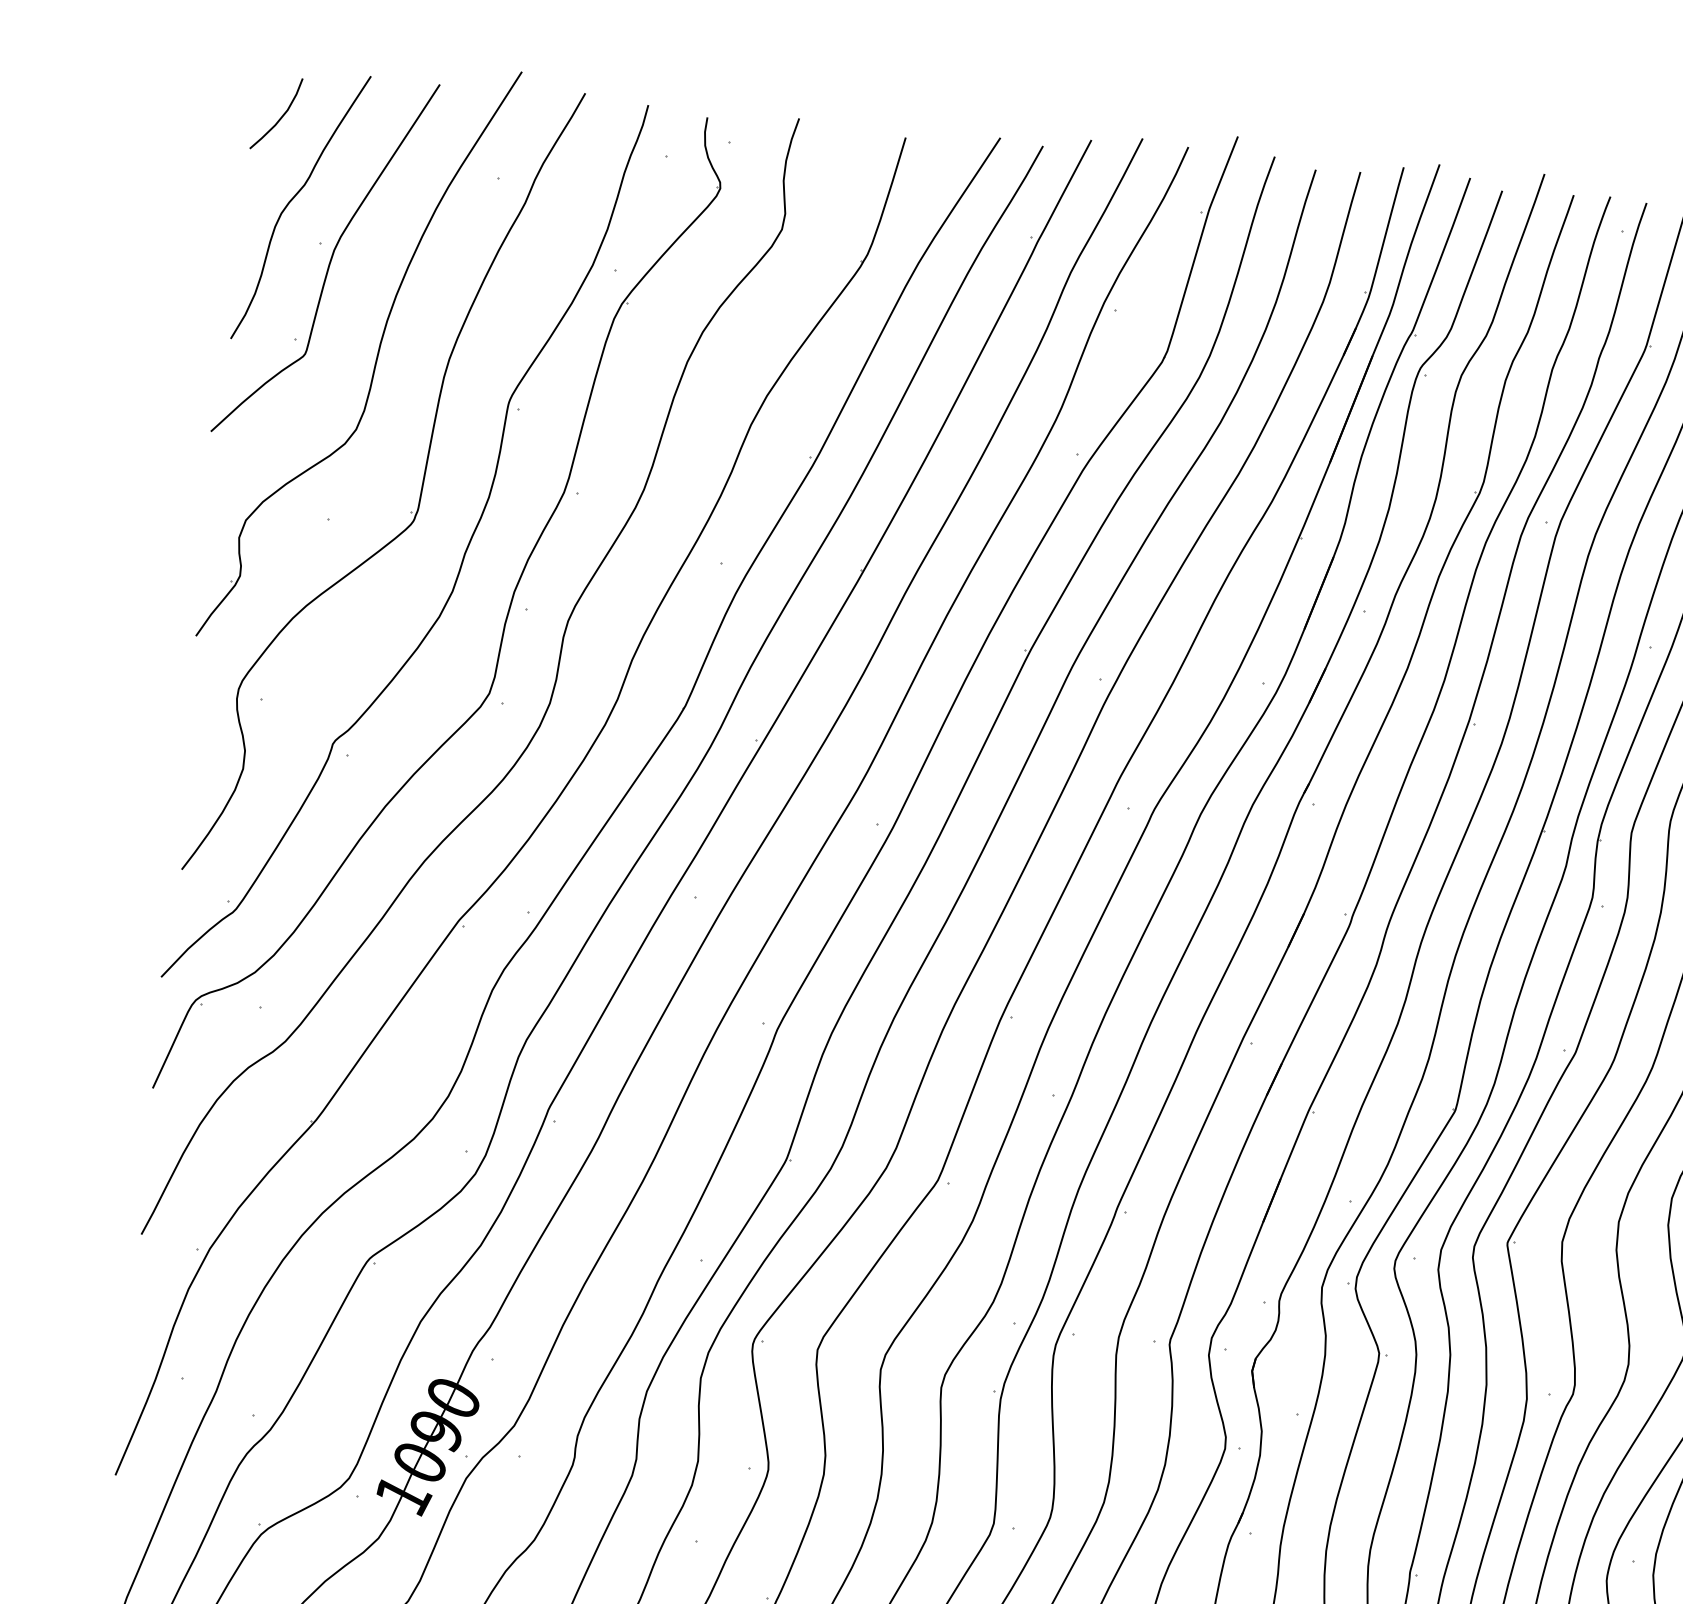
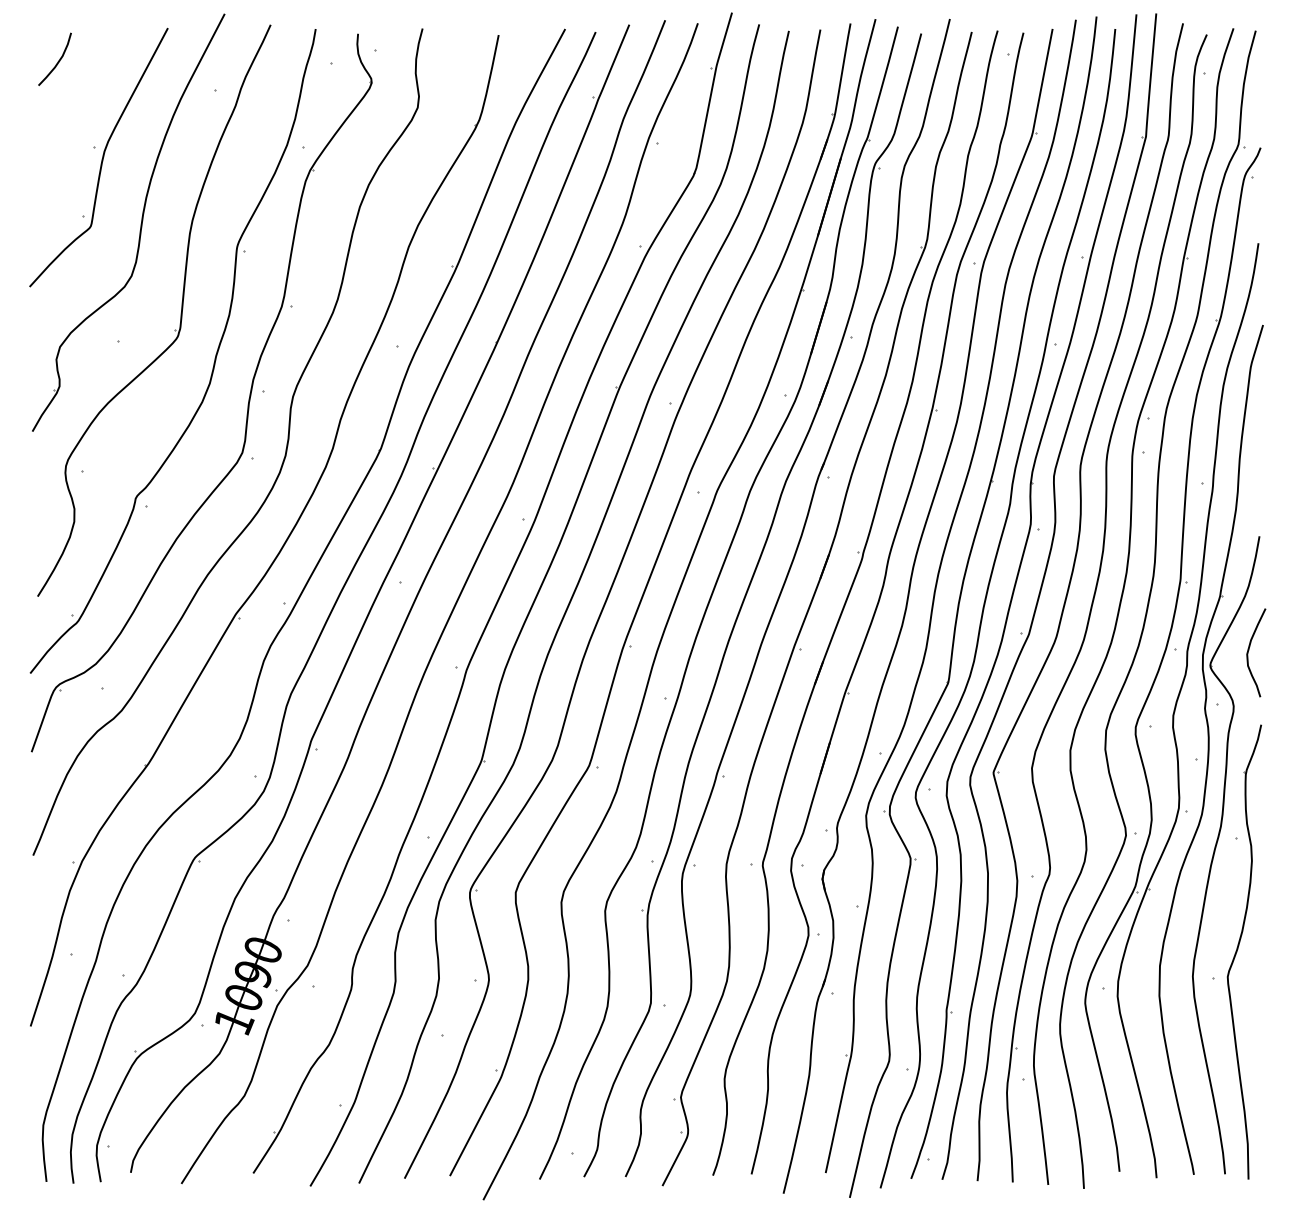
curve: (291, 202) -> (71, 120), removed

